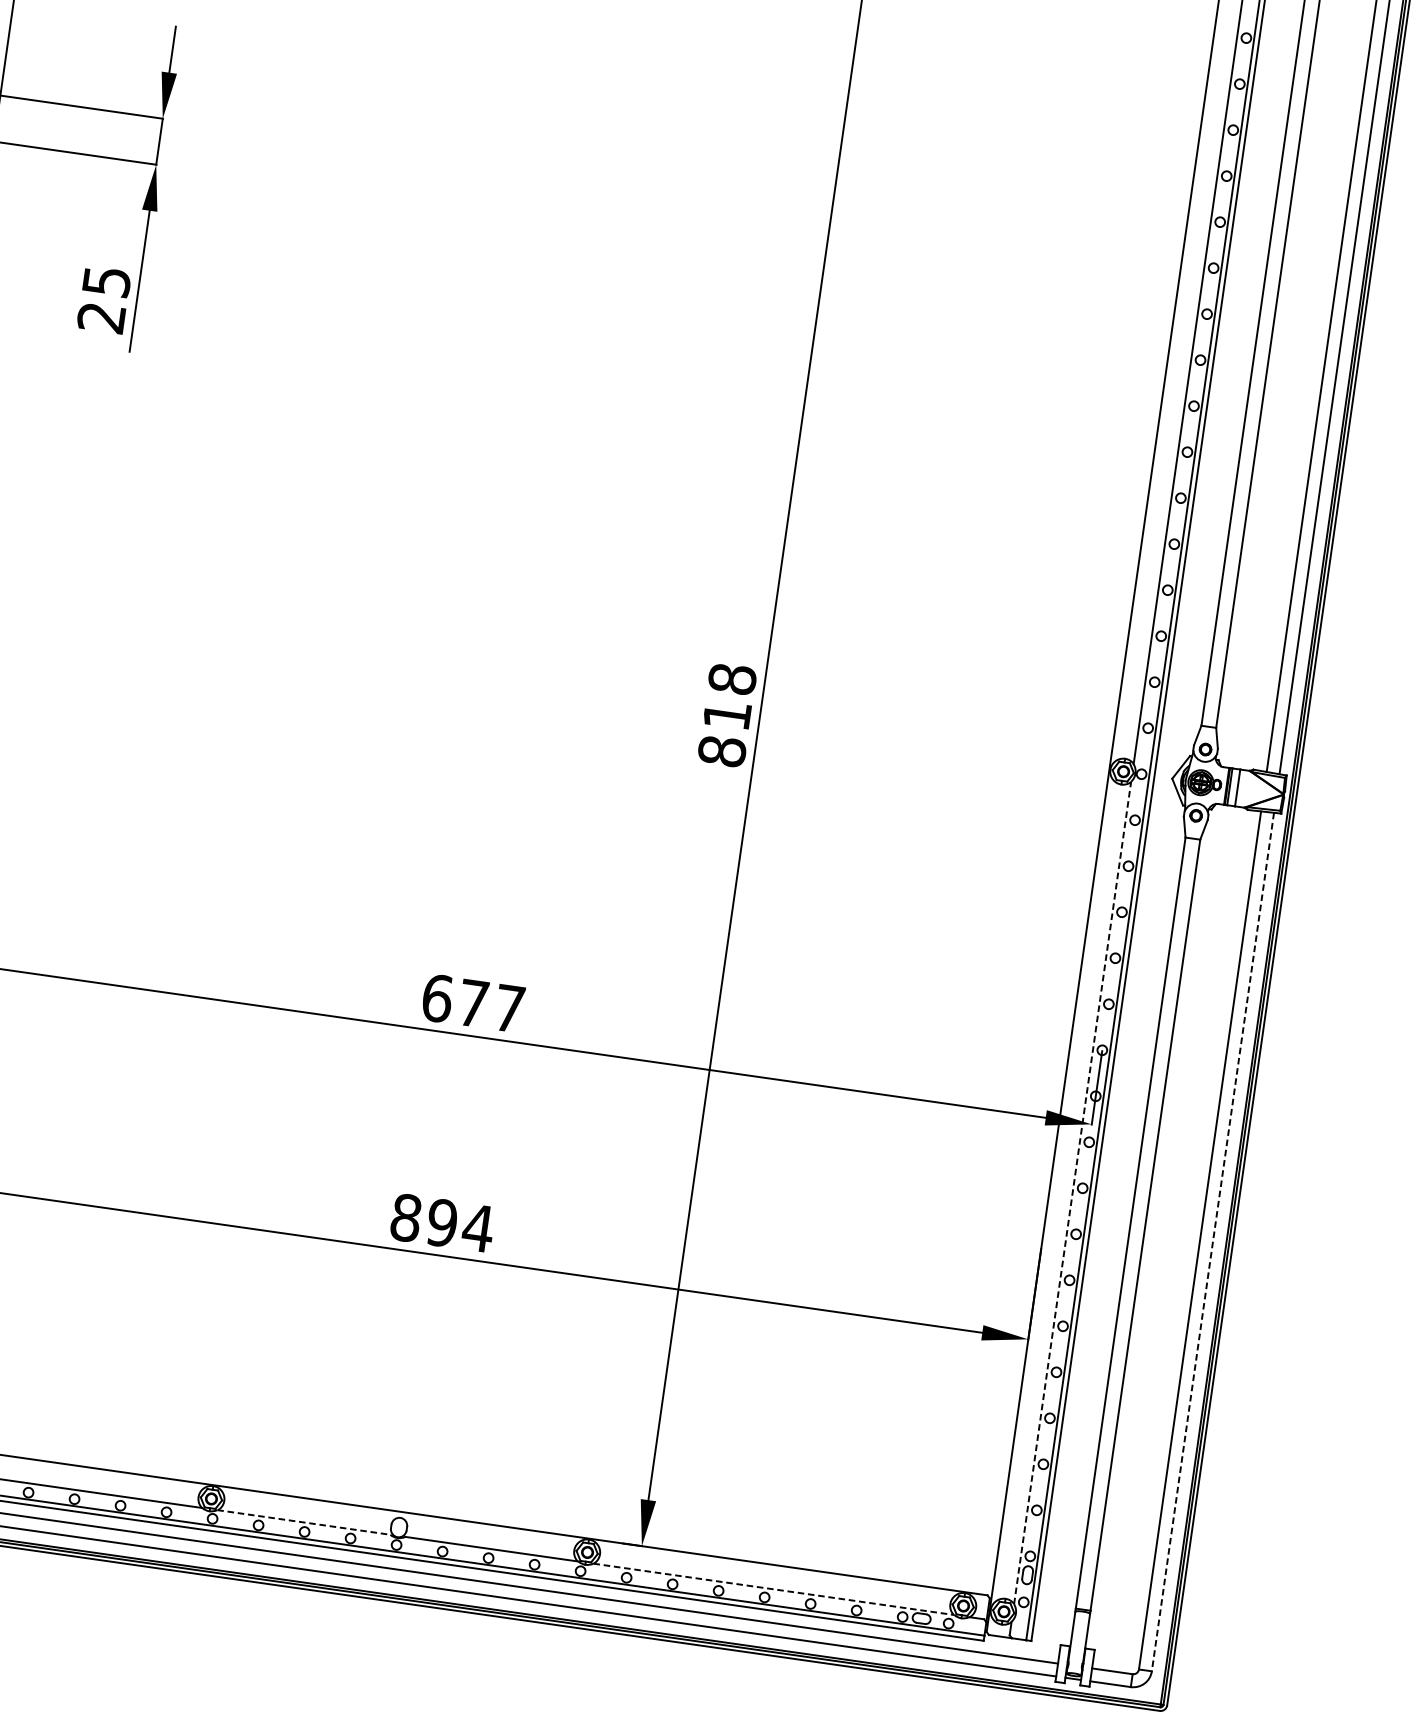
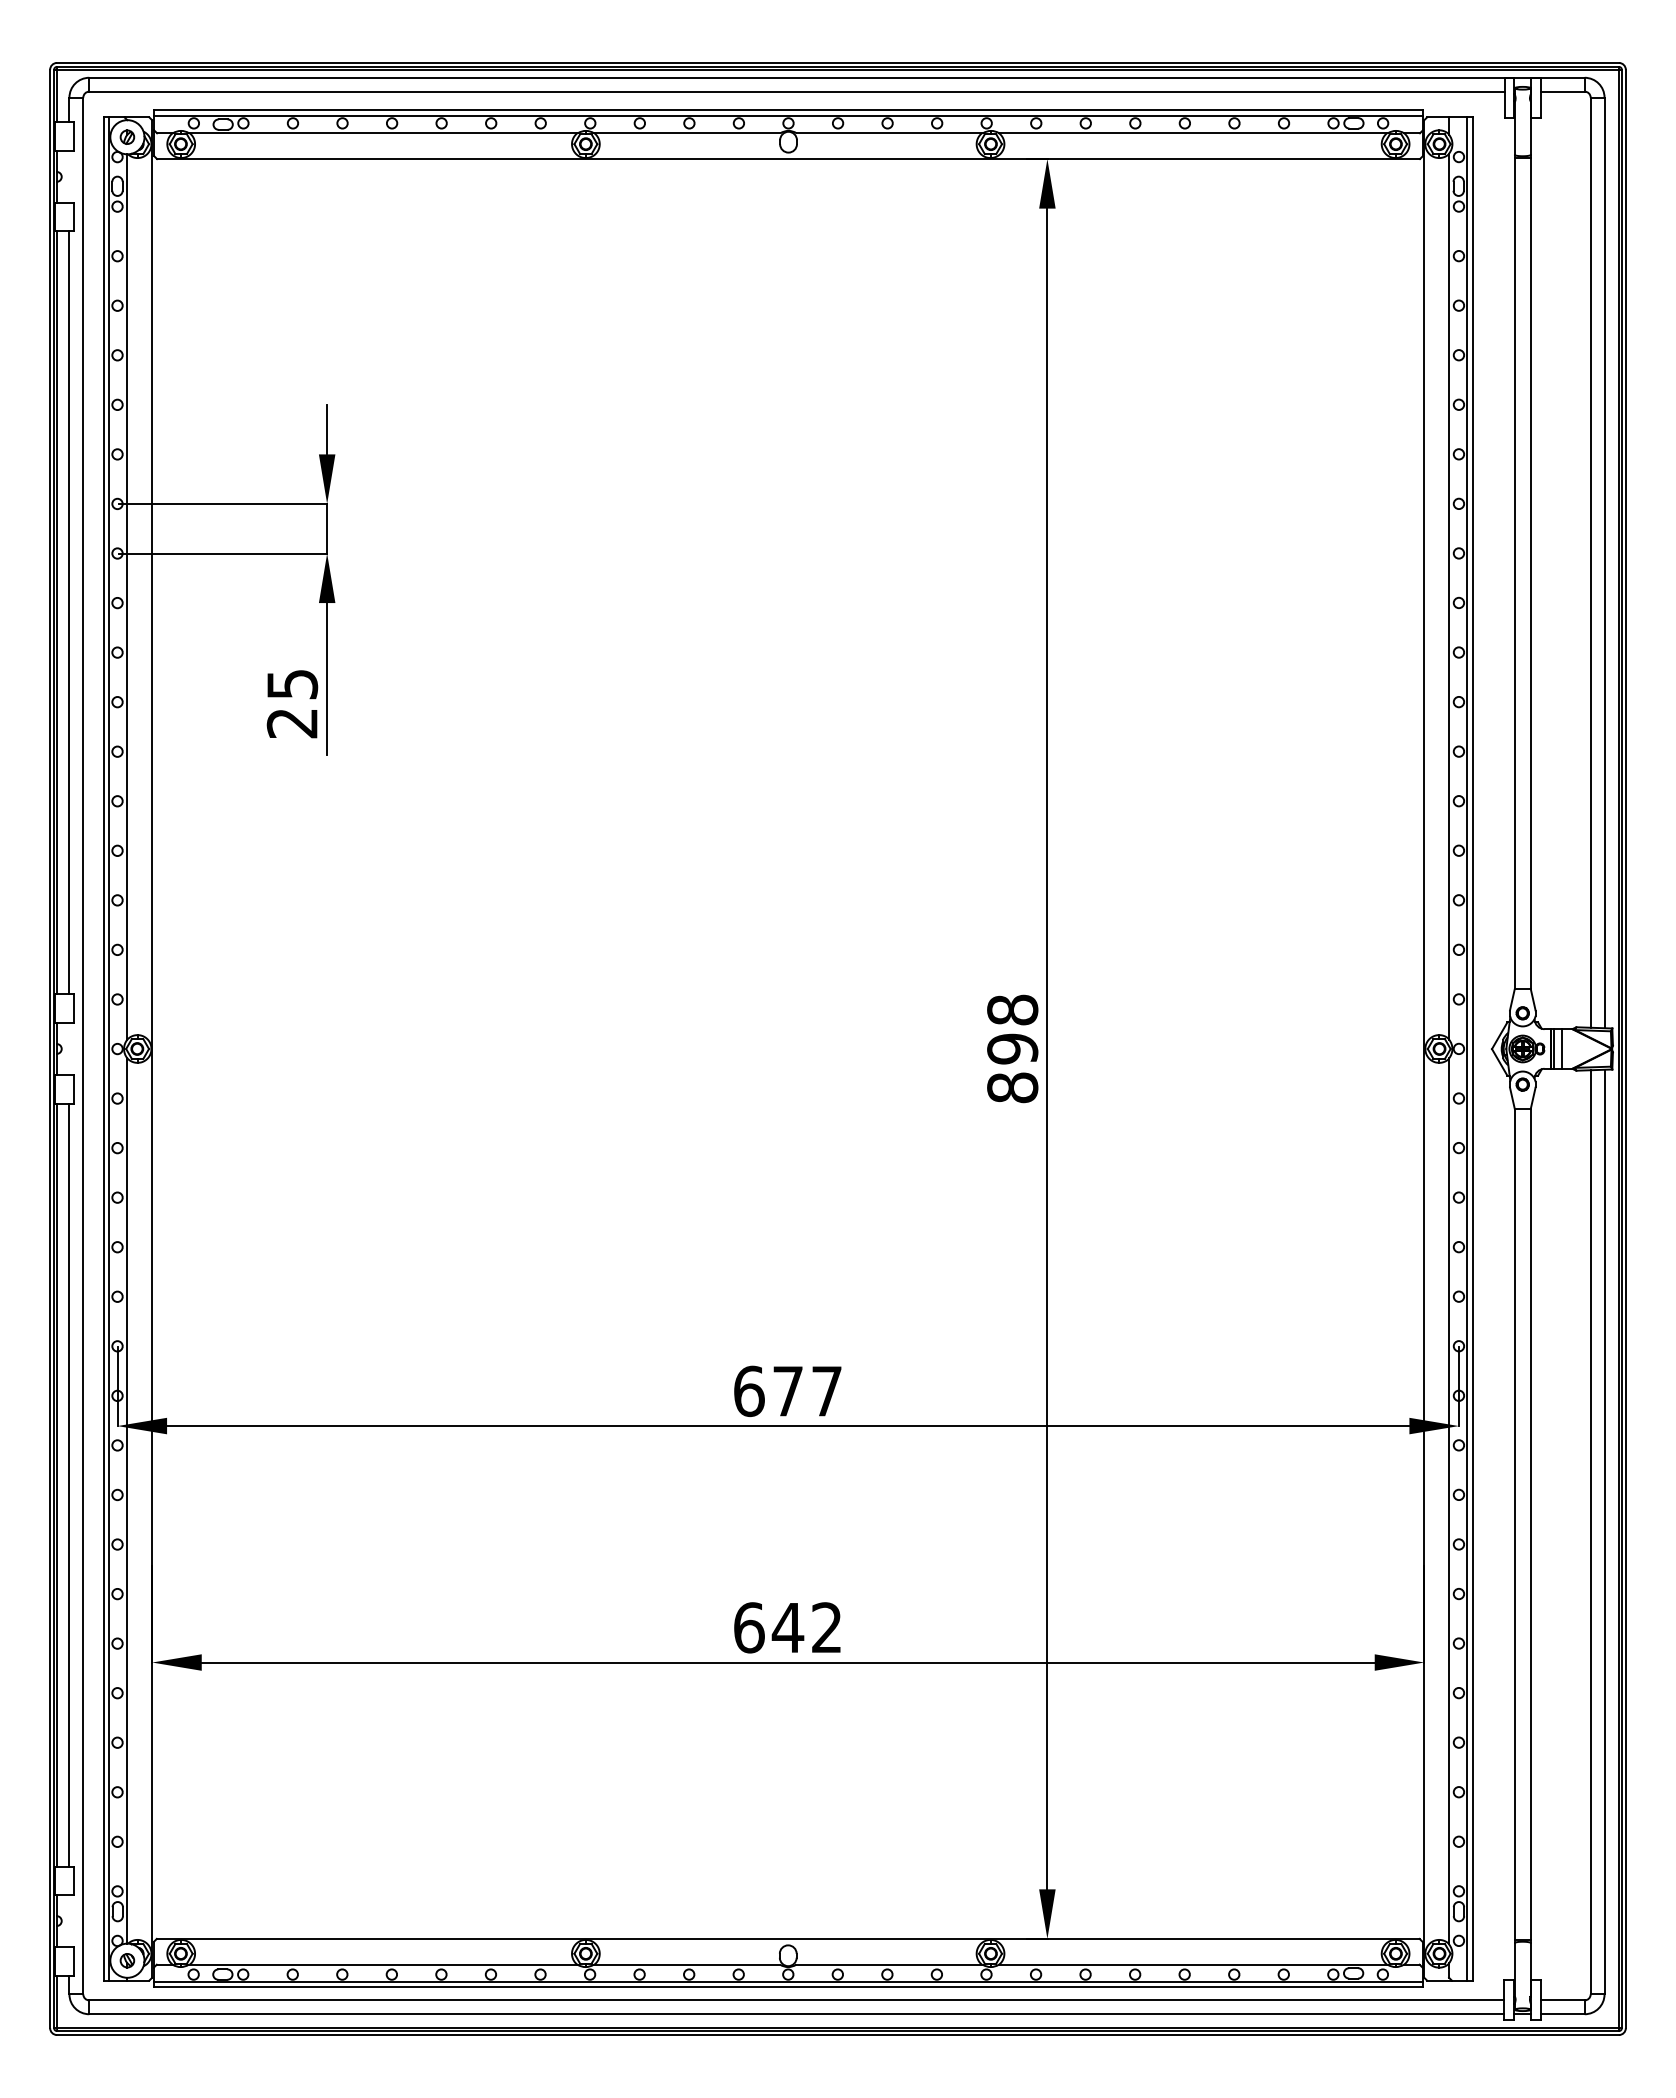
text: (727, 714) -> (1012, 1048), 818 -> 898
line: (1073, 1193) -> (1449, 1501), dashed -> solid
text: (442, 1222) -> (788, 1627), 894 -> 642
line: (1212, 1242) -> (1604, 1532), dashed -> solid
line: (304, 1522) -> (687, 1964), dashed -> solid
line: (774, 1589) -> (1193, 1964), dashed -> solid

